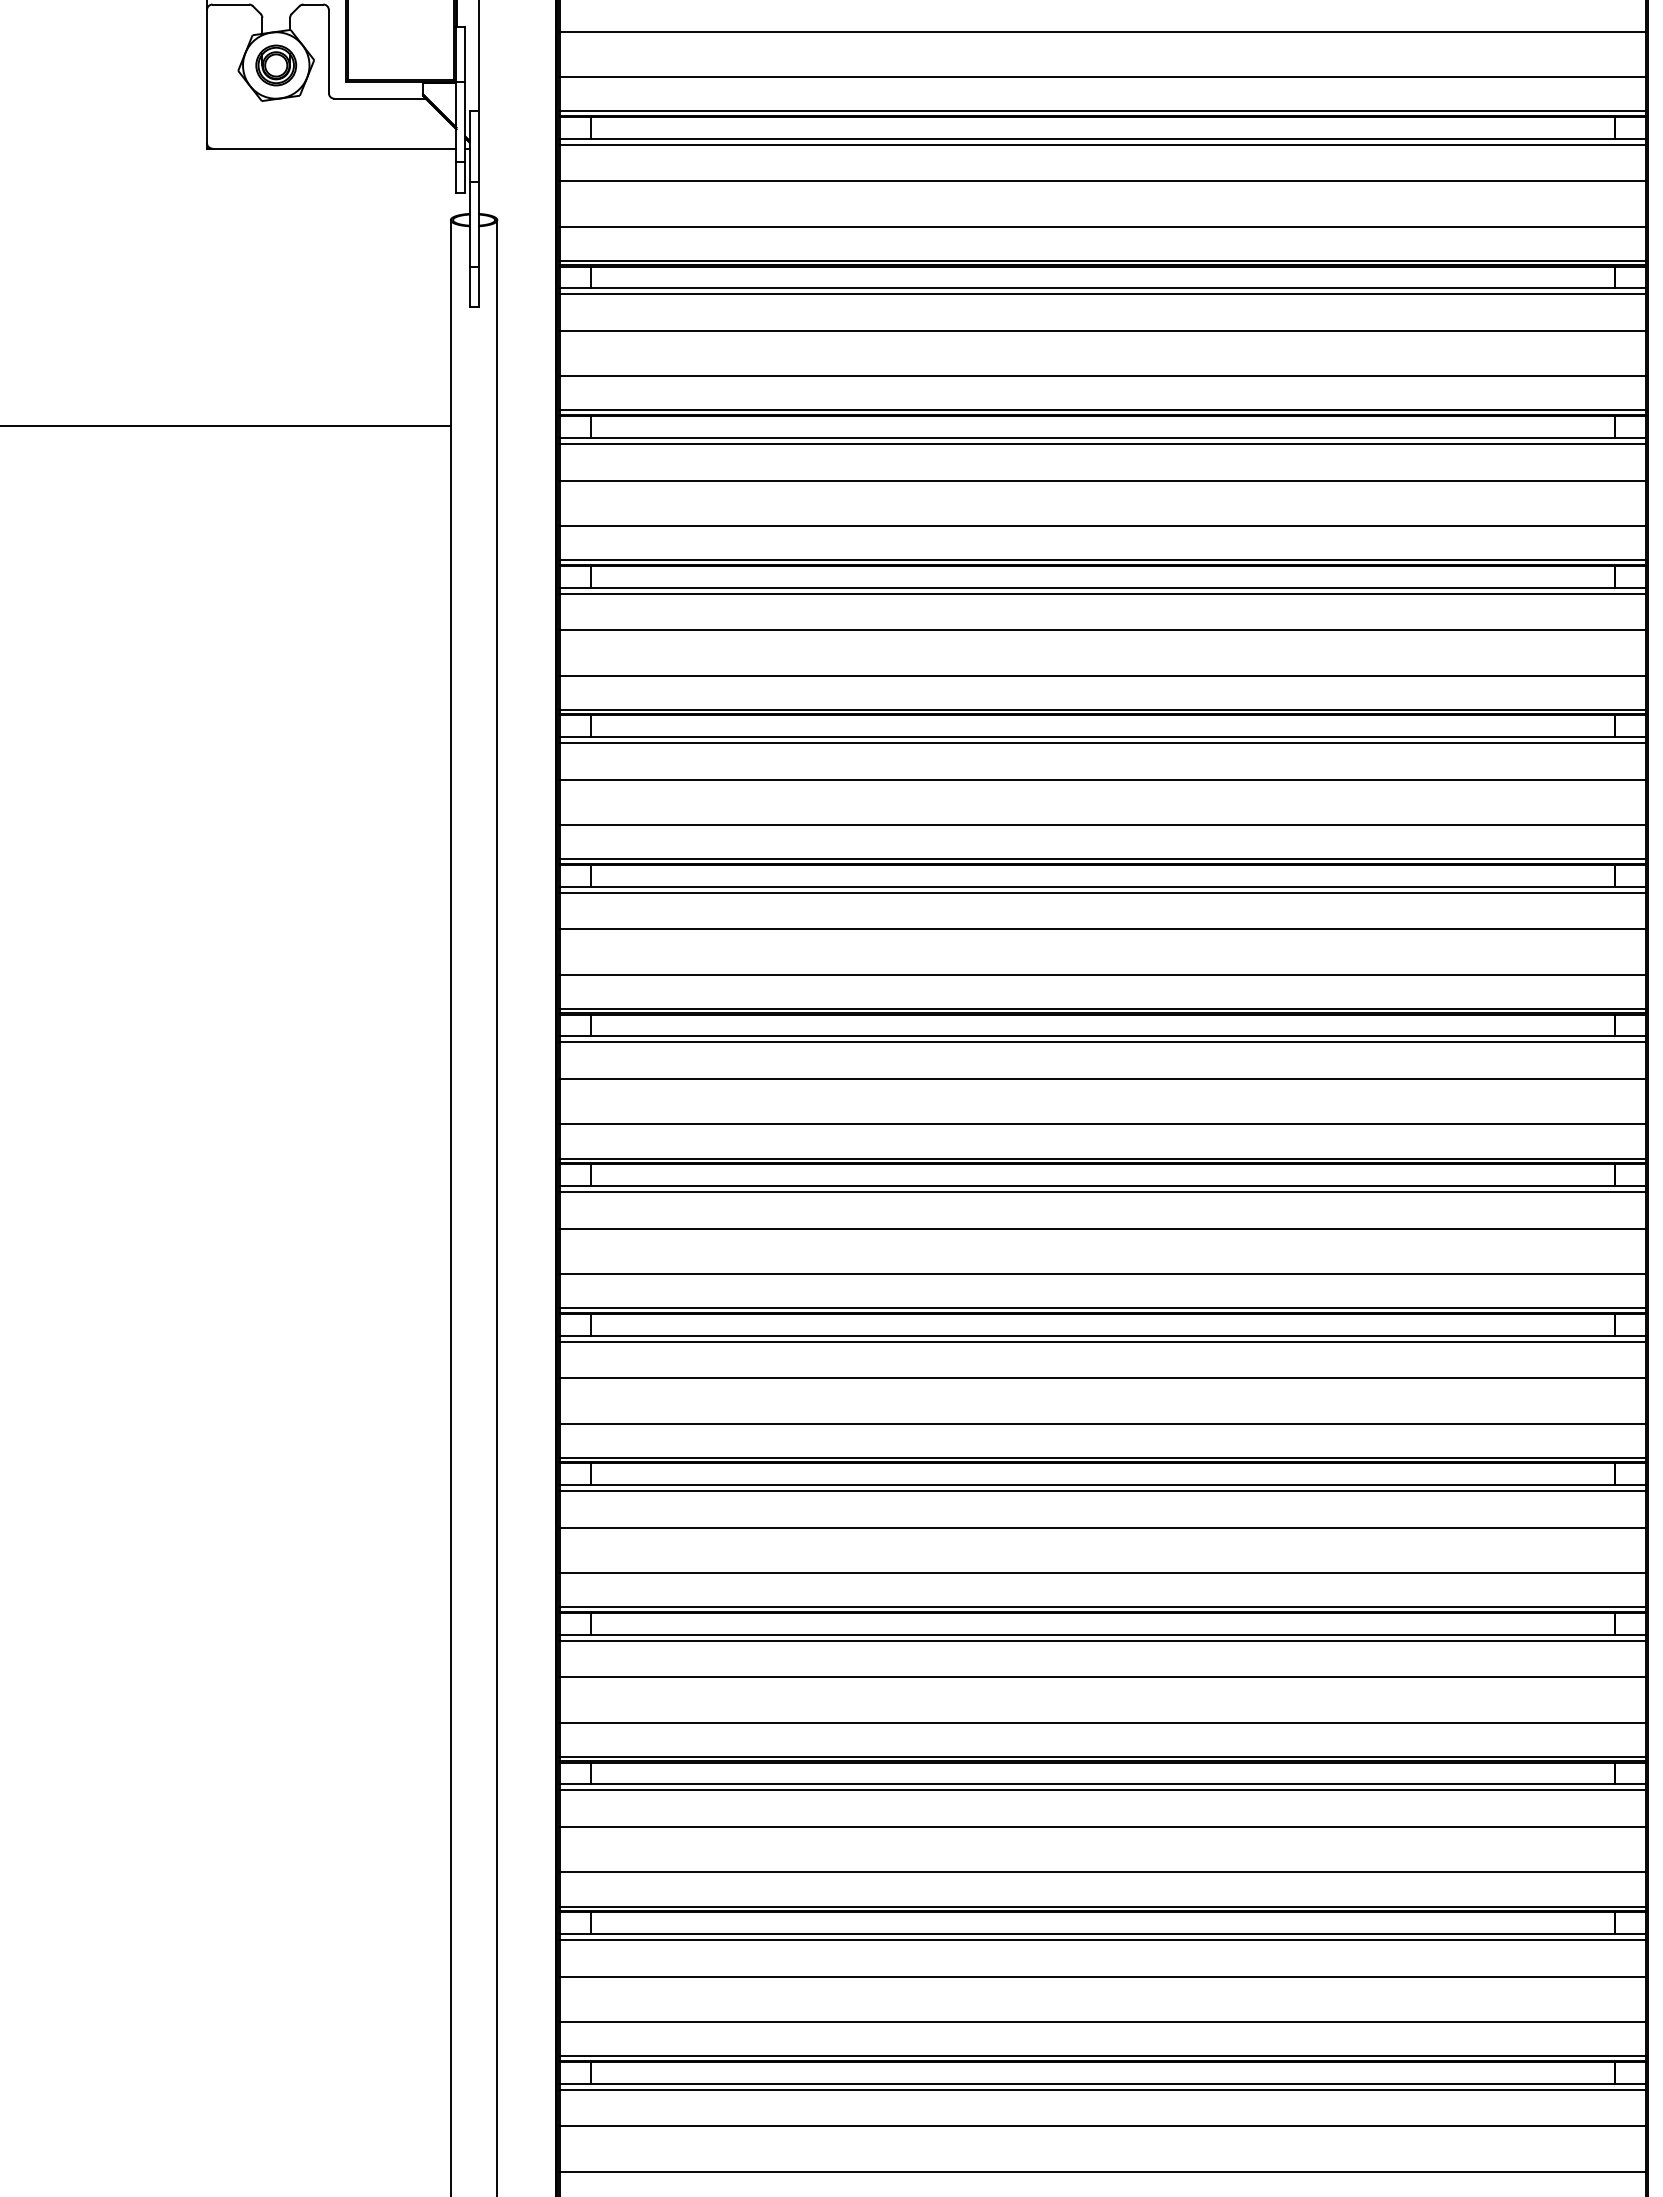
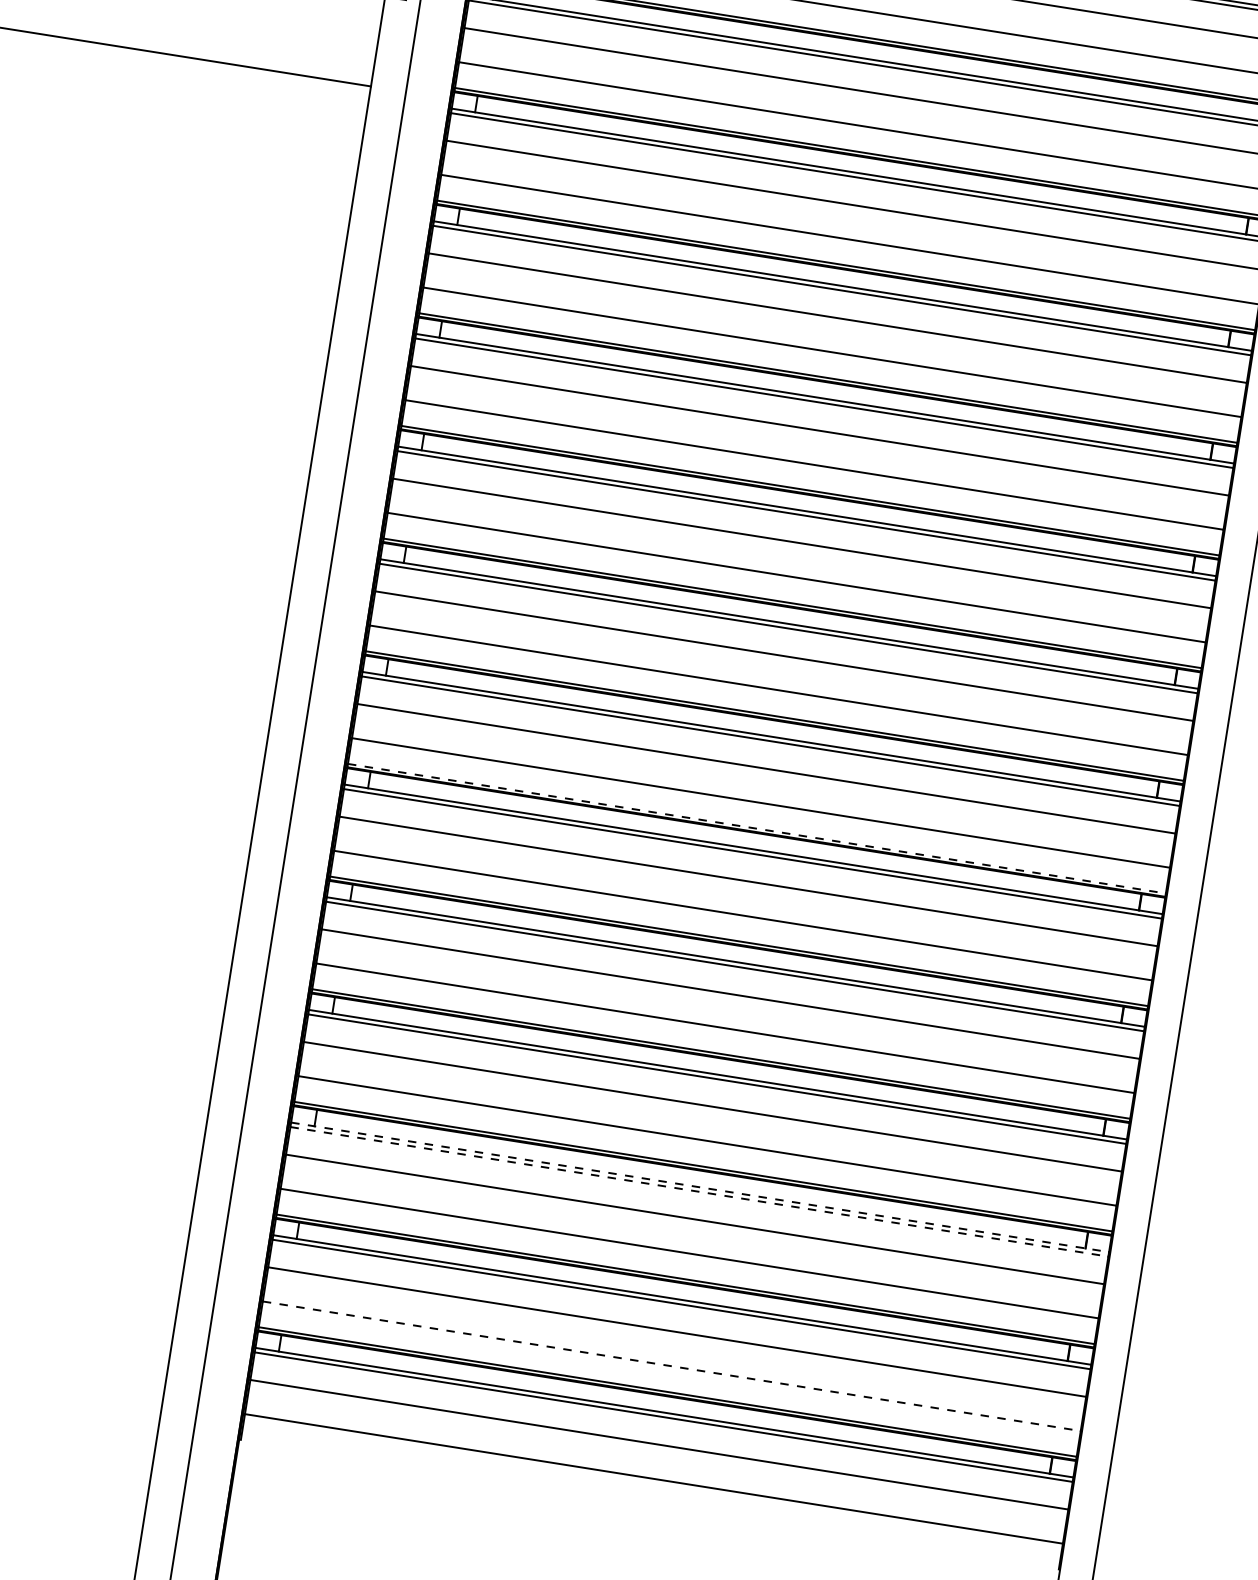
line: (1103, 1308) -> (757, 829), solid -> dashed
line: (1103, 1784) -> (700, 1187), solid -> dashed
line: (1103, 1790) -> (699, 1191), solid -> dashed
line: (1103, 2022) -> (672, 1366), solid -> dashed

